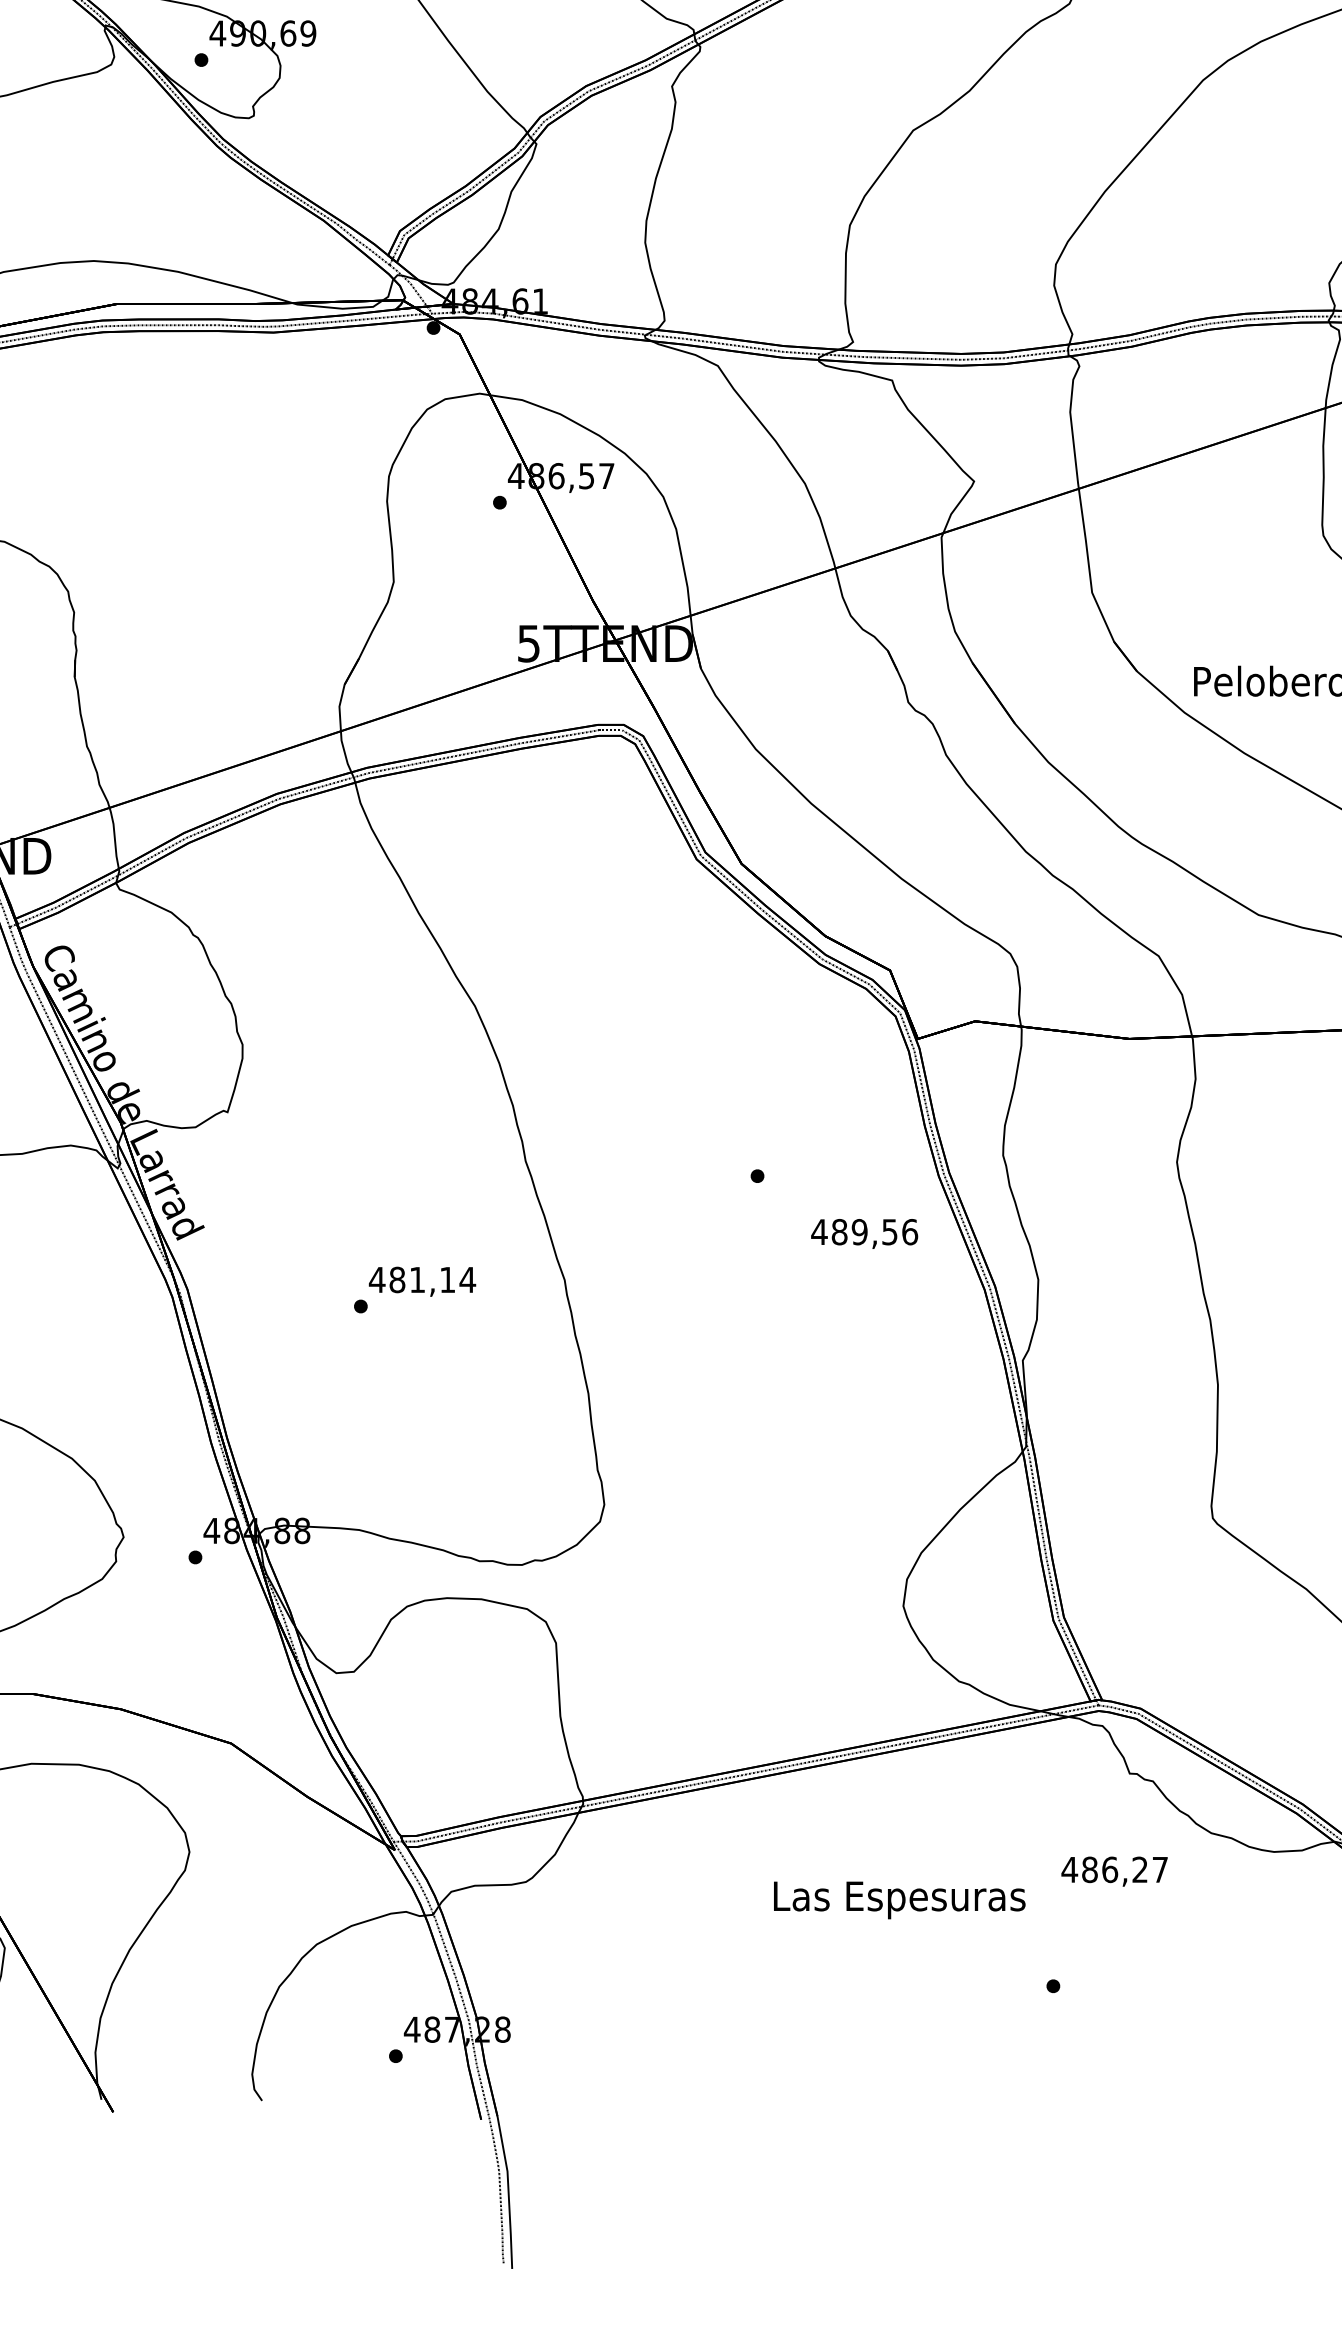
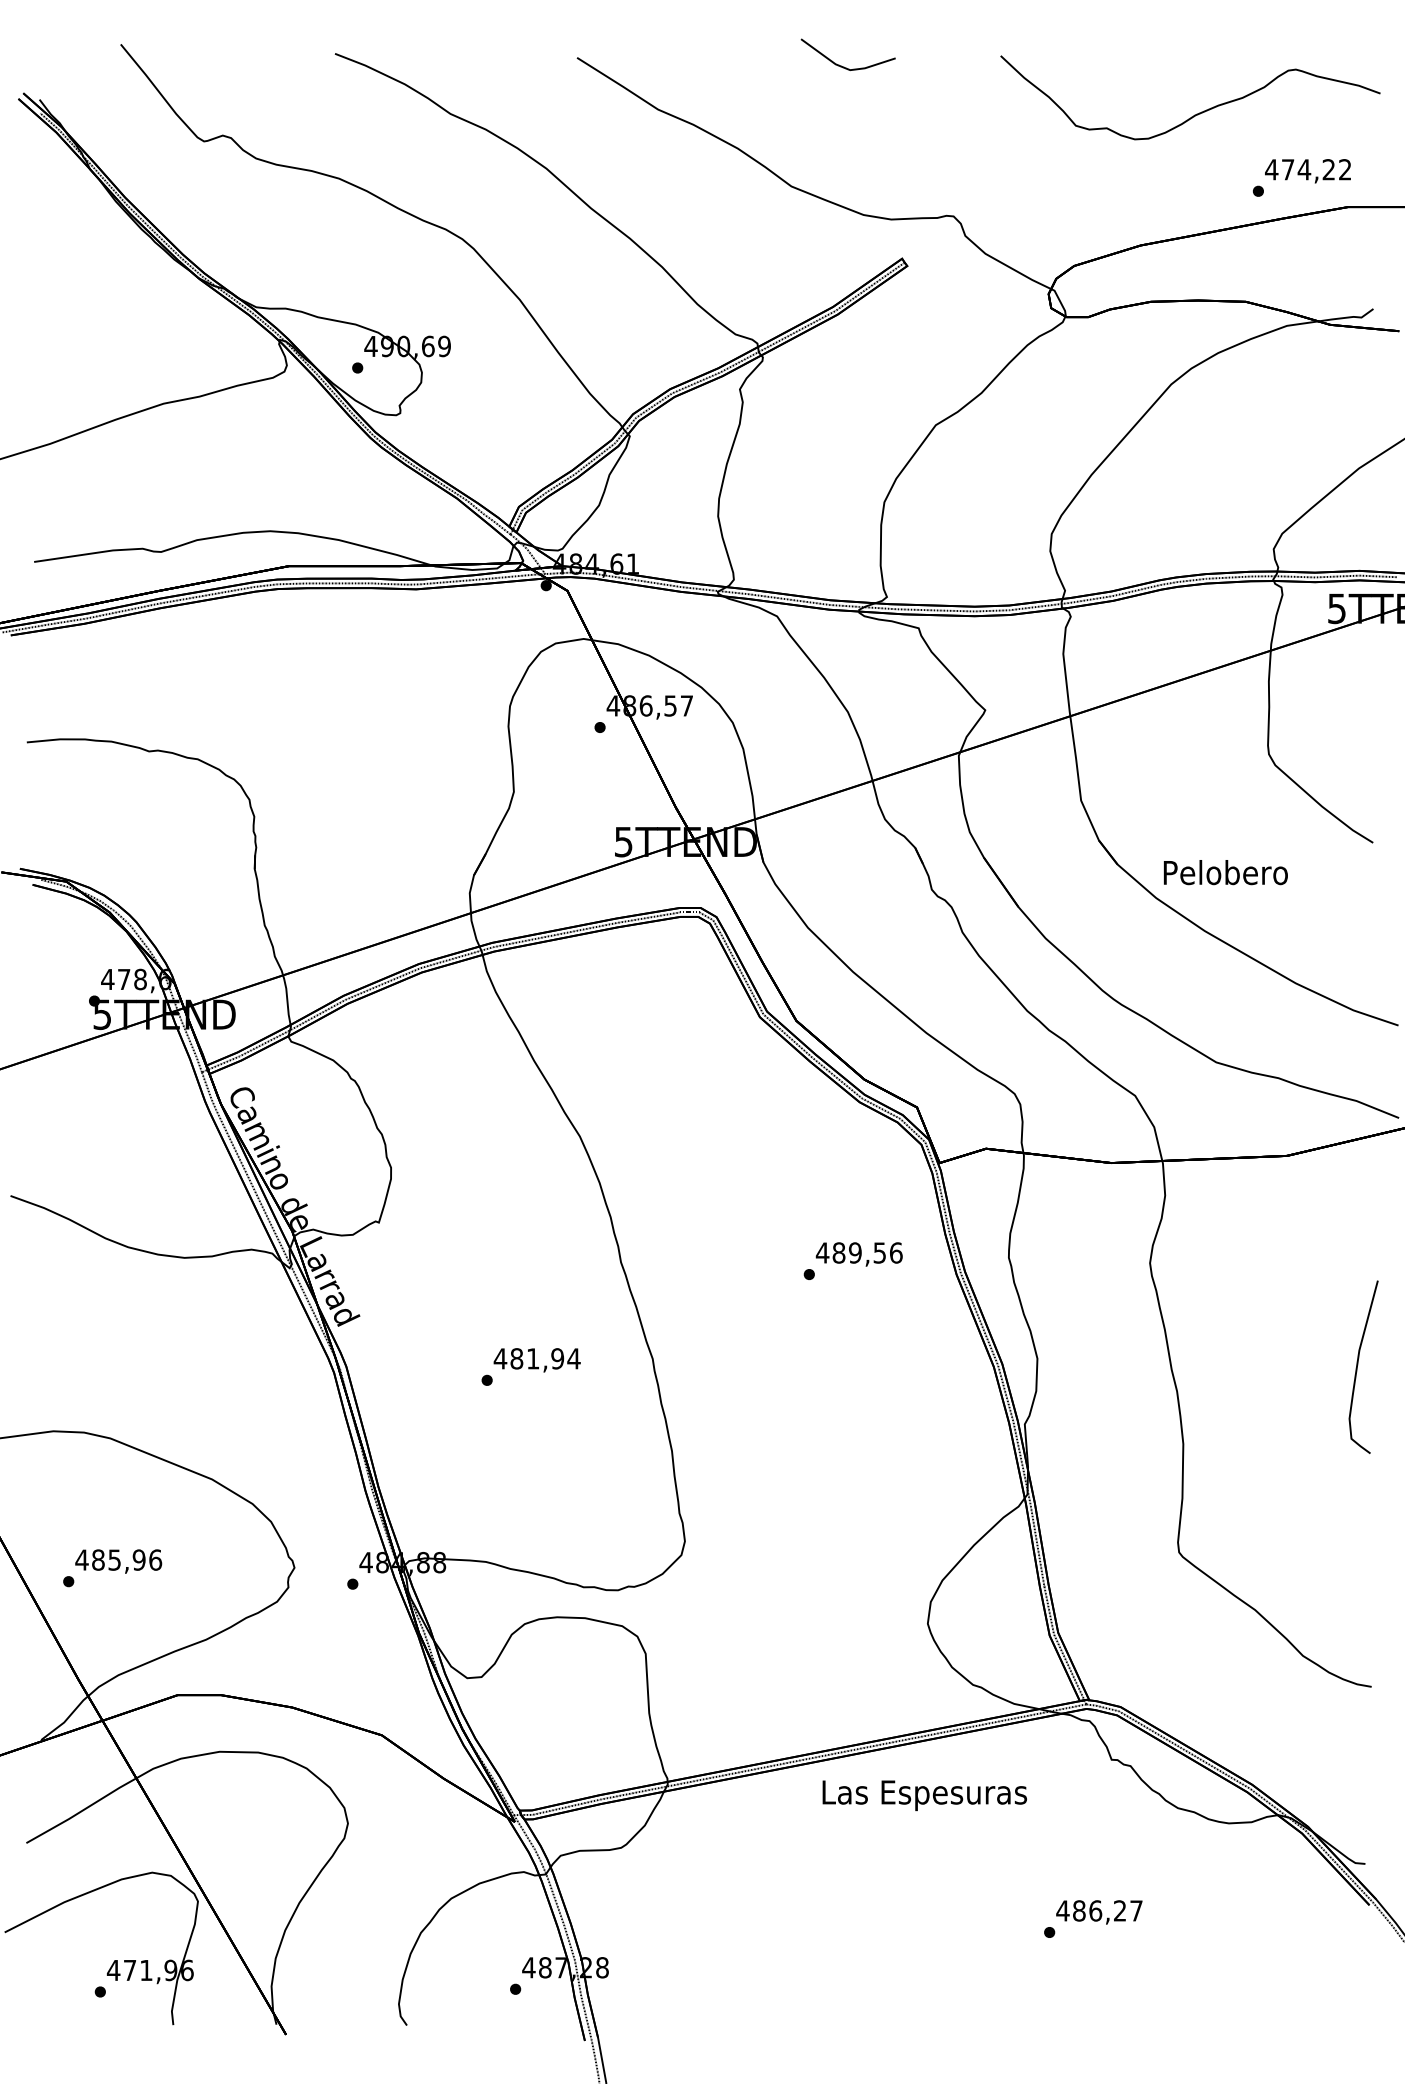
text: (863, 1234) -> (858, 1254), moved
text: (447, 1279) -> (557, 1358), 481,14 -> 481,94
text: (1114, 1871) -> (1099, 1912), moved
text: (899, 1900) -> (924, 1795), moved

